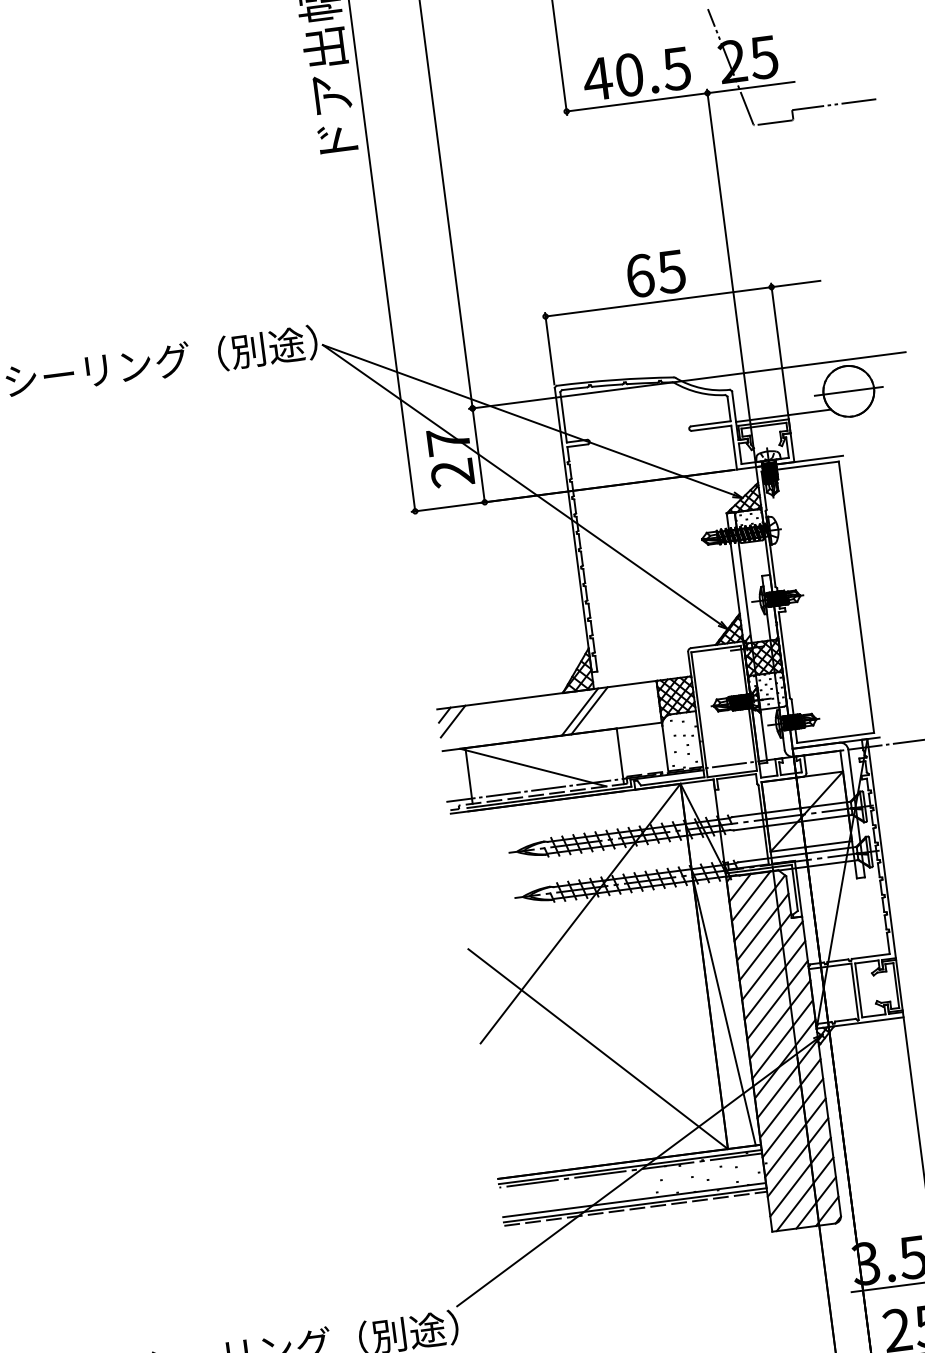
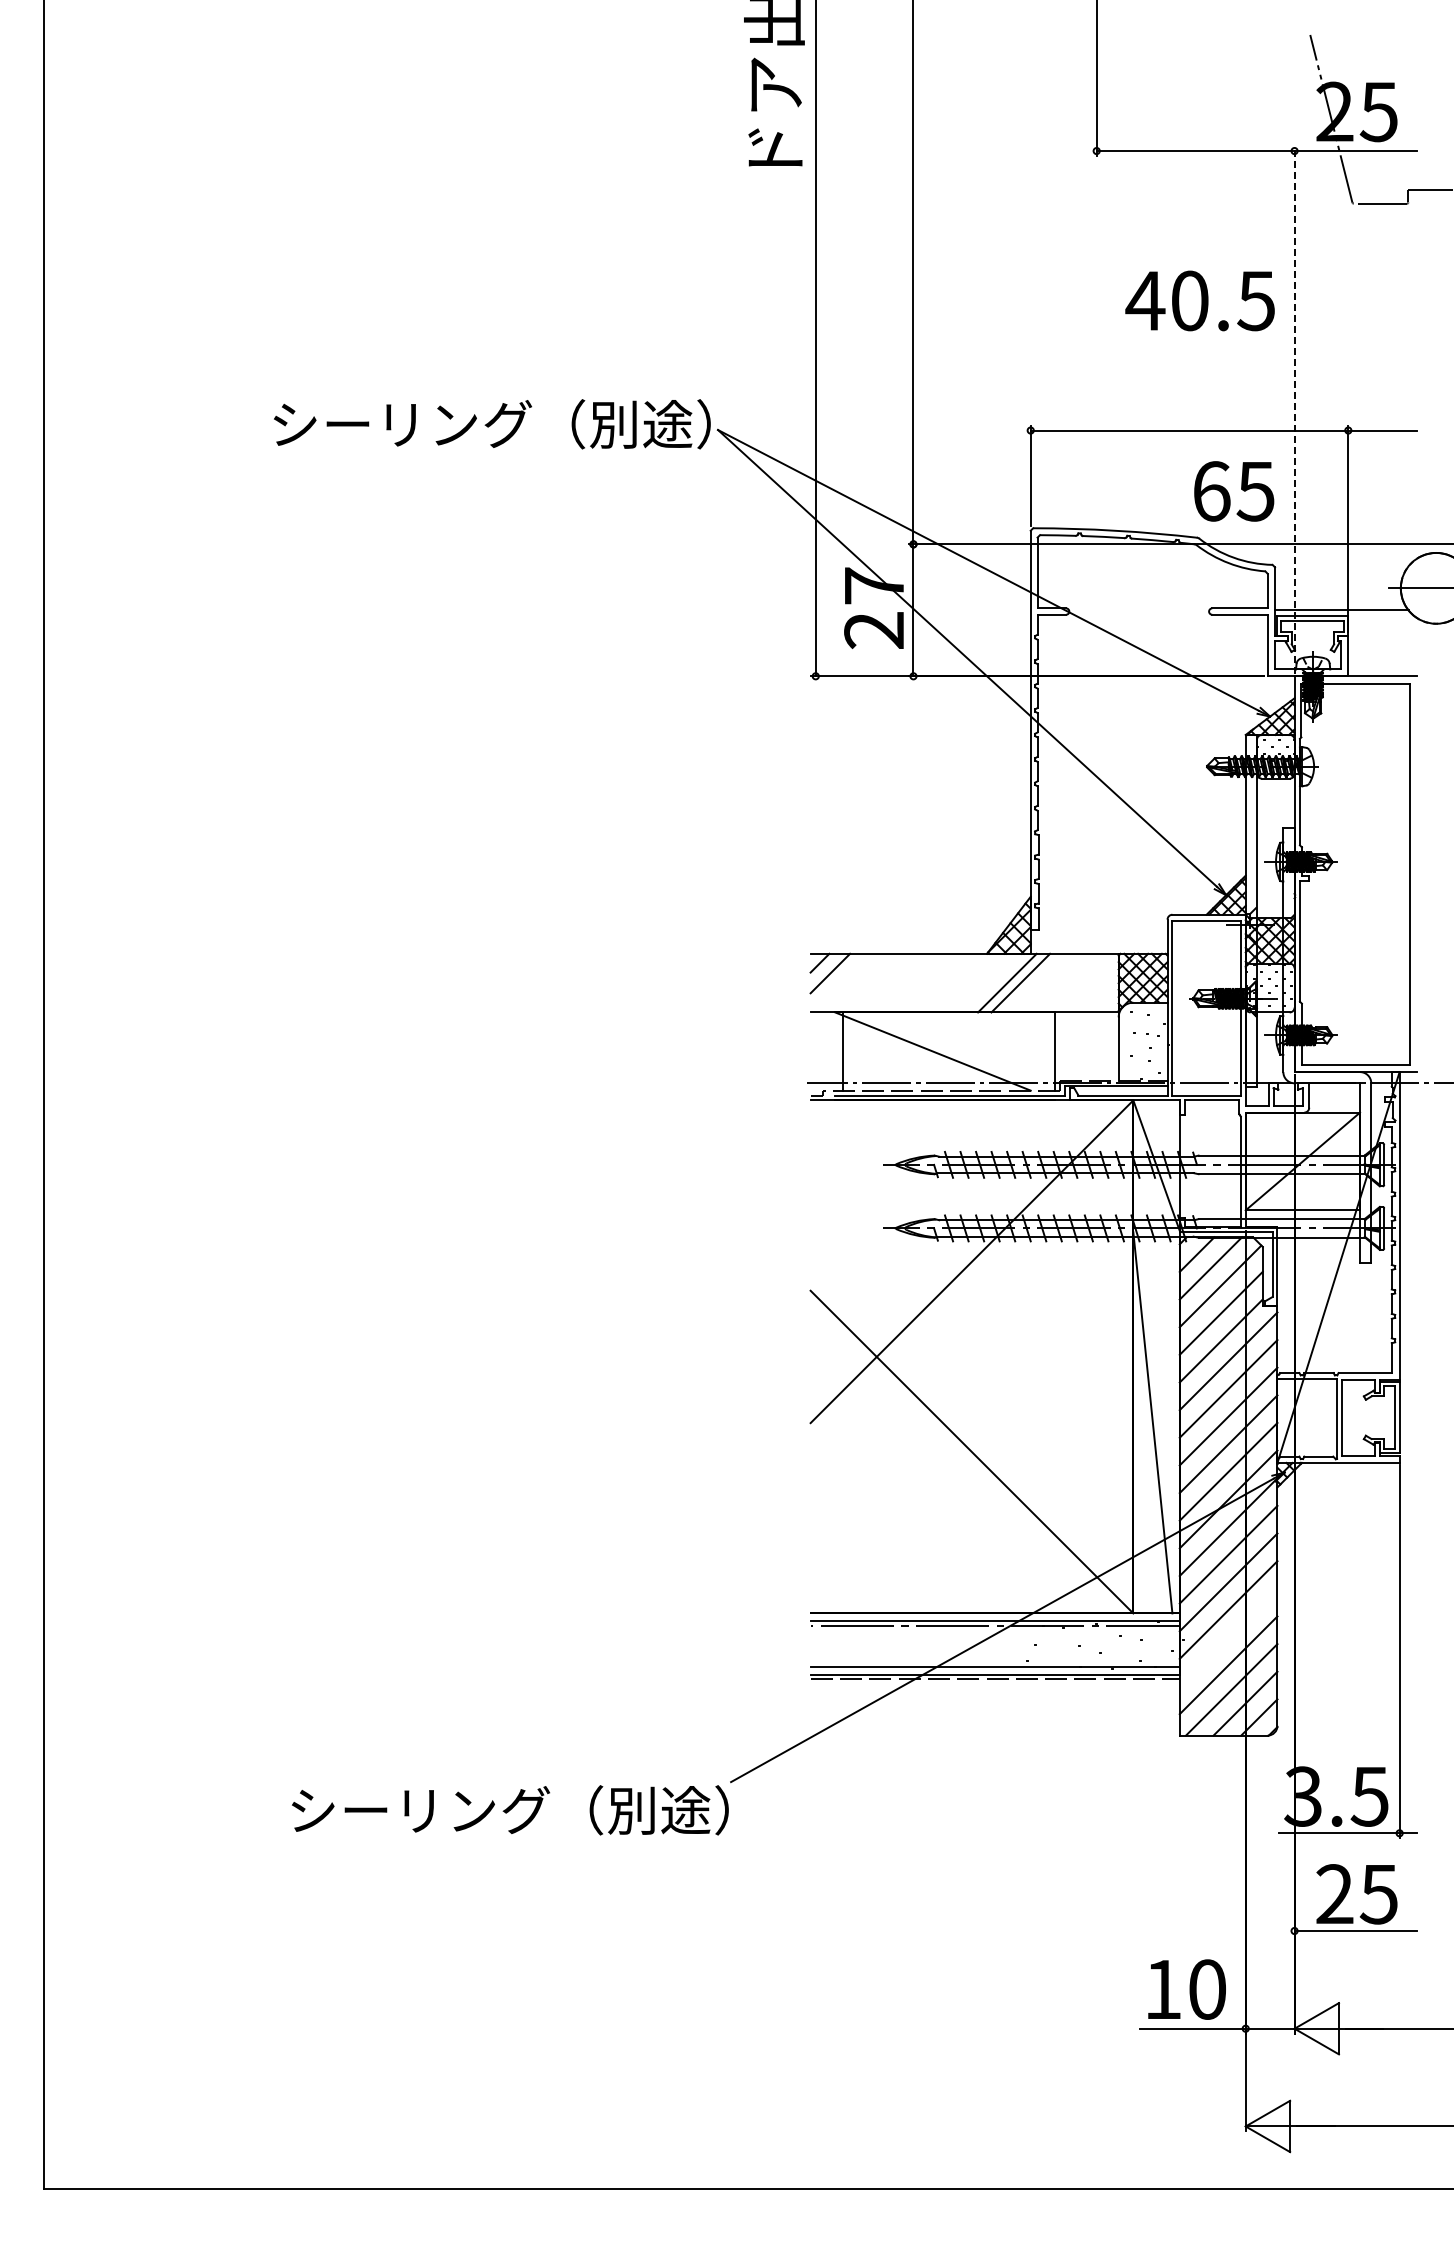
text: (636, 73) -> (1199, 300), moved
text: (656, 273) -> (1234, 491), moved
line: (731, 277) -> (1294, 410), solid -> dashed
line: (797, 1157) -> (1228, 1637), removed

